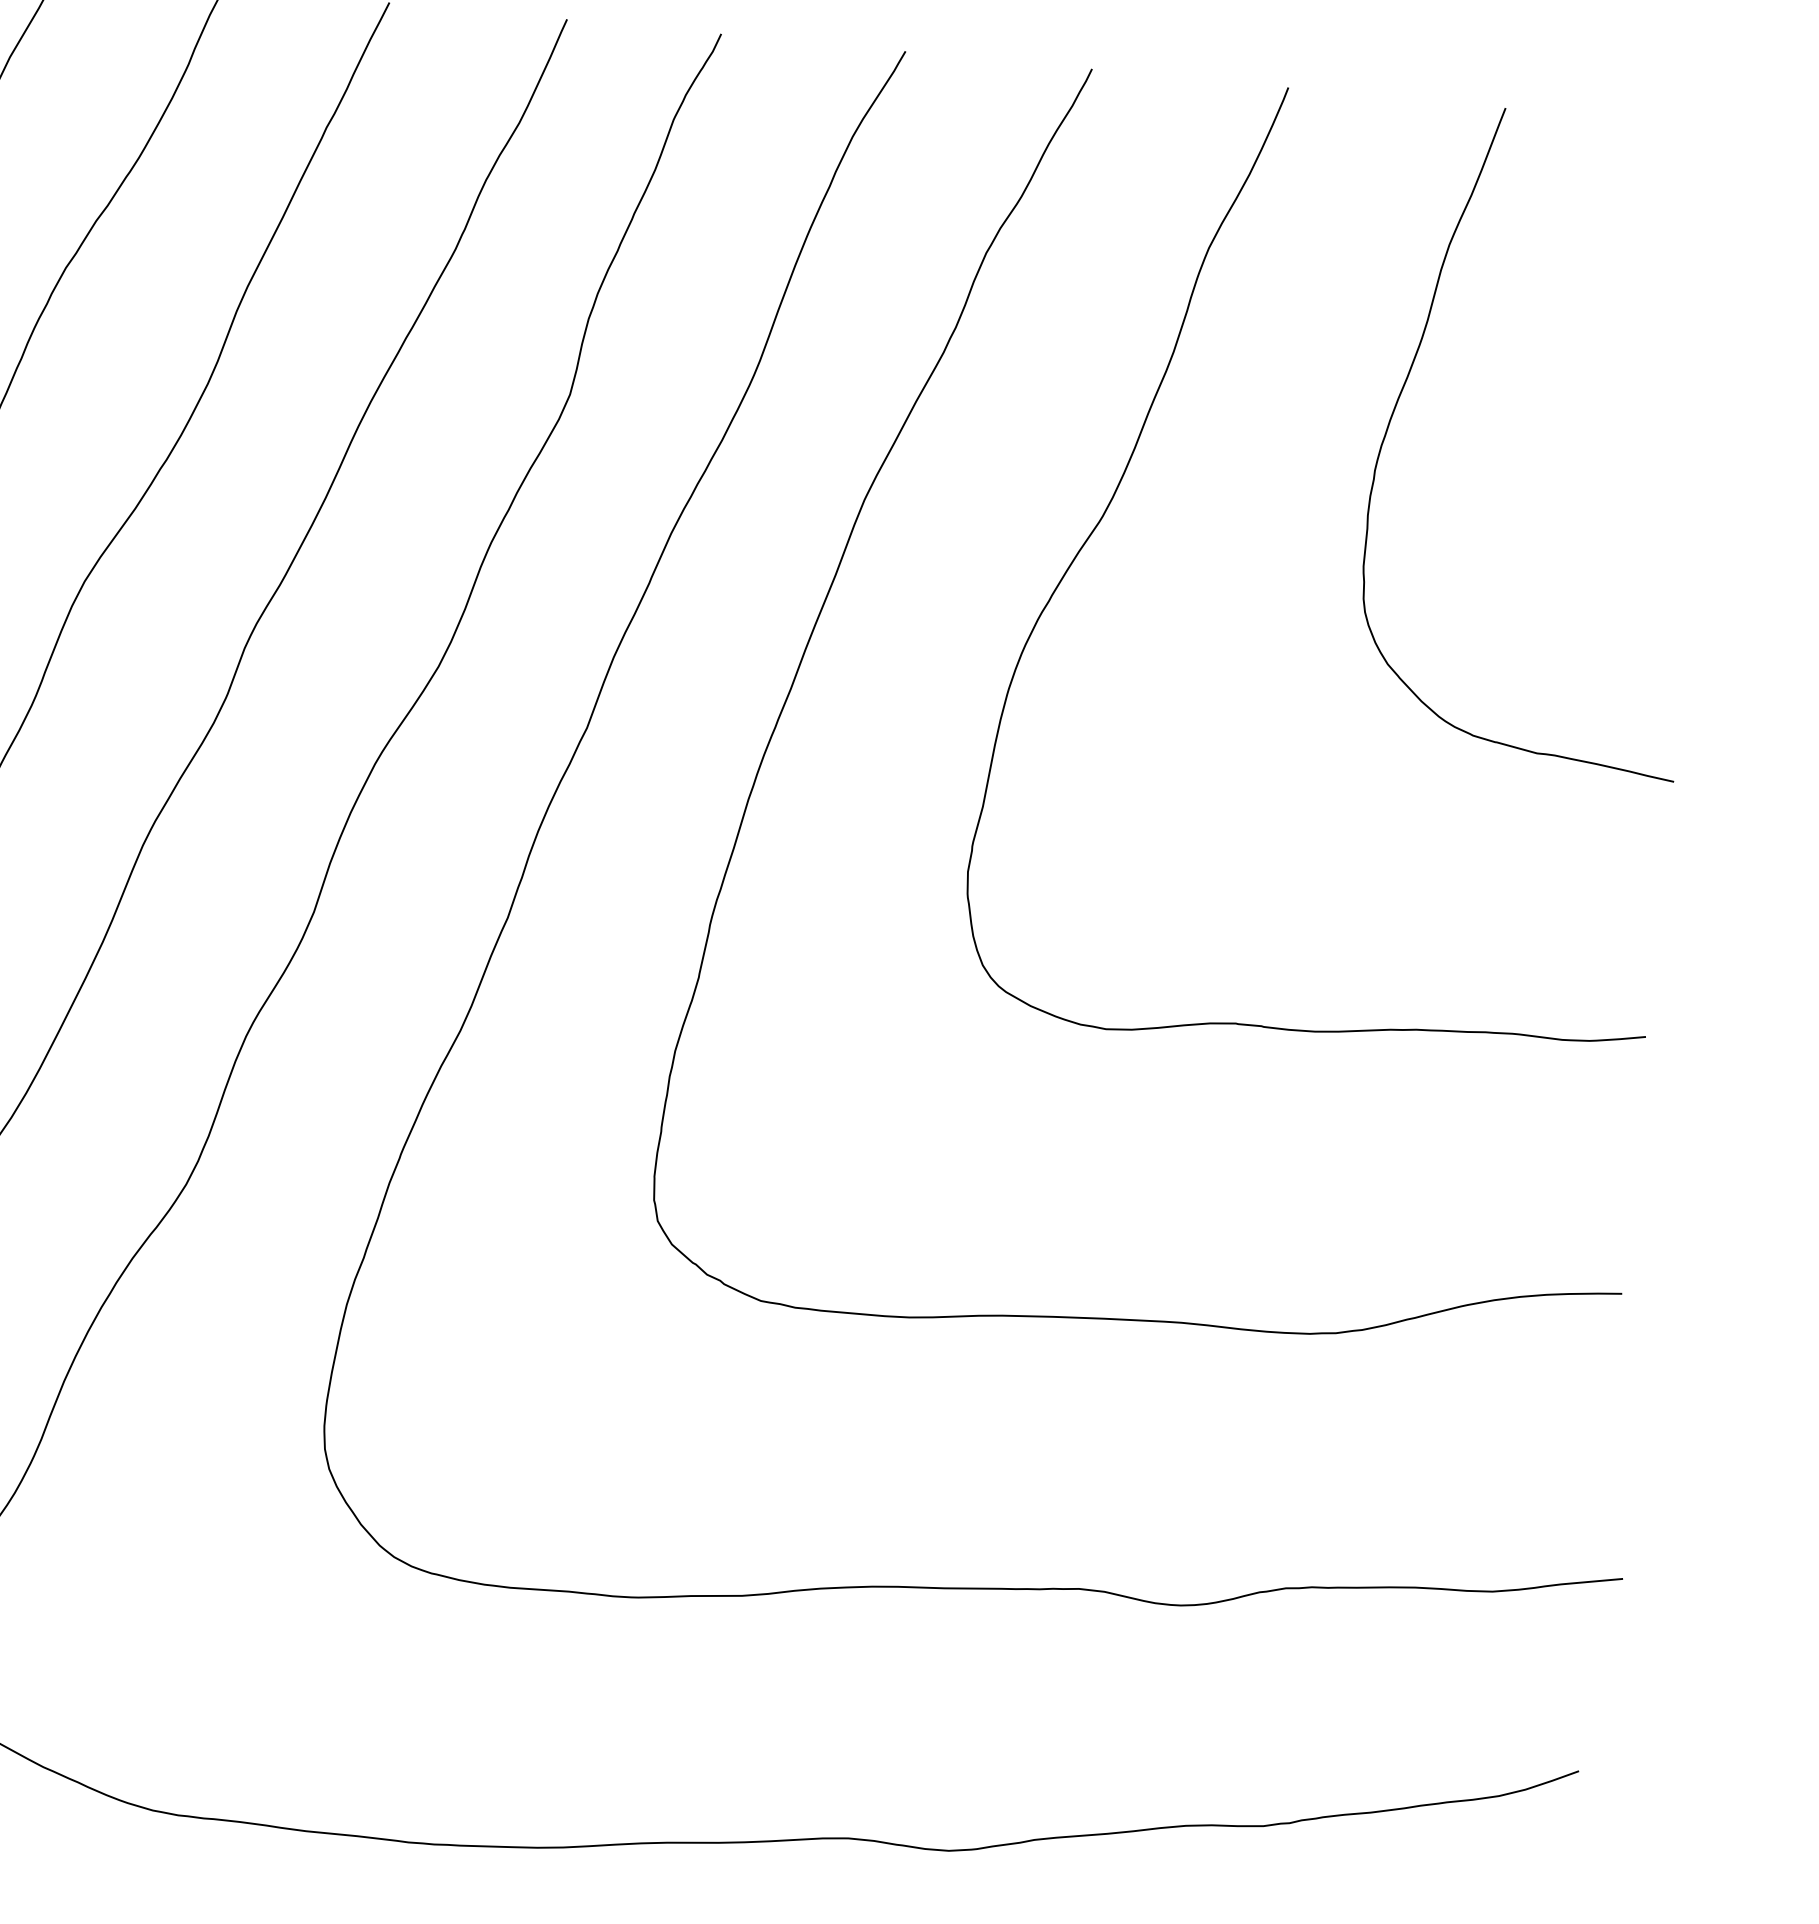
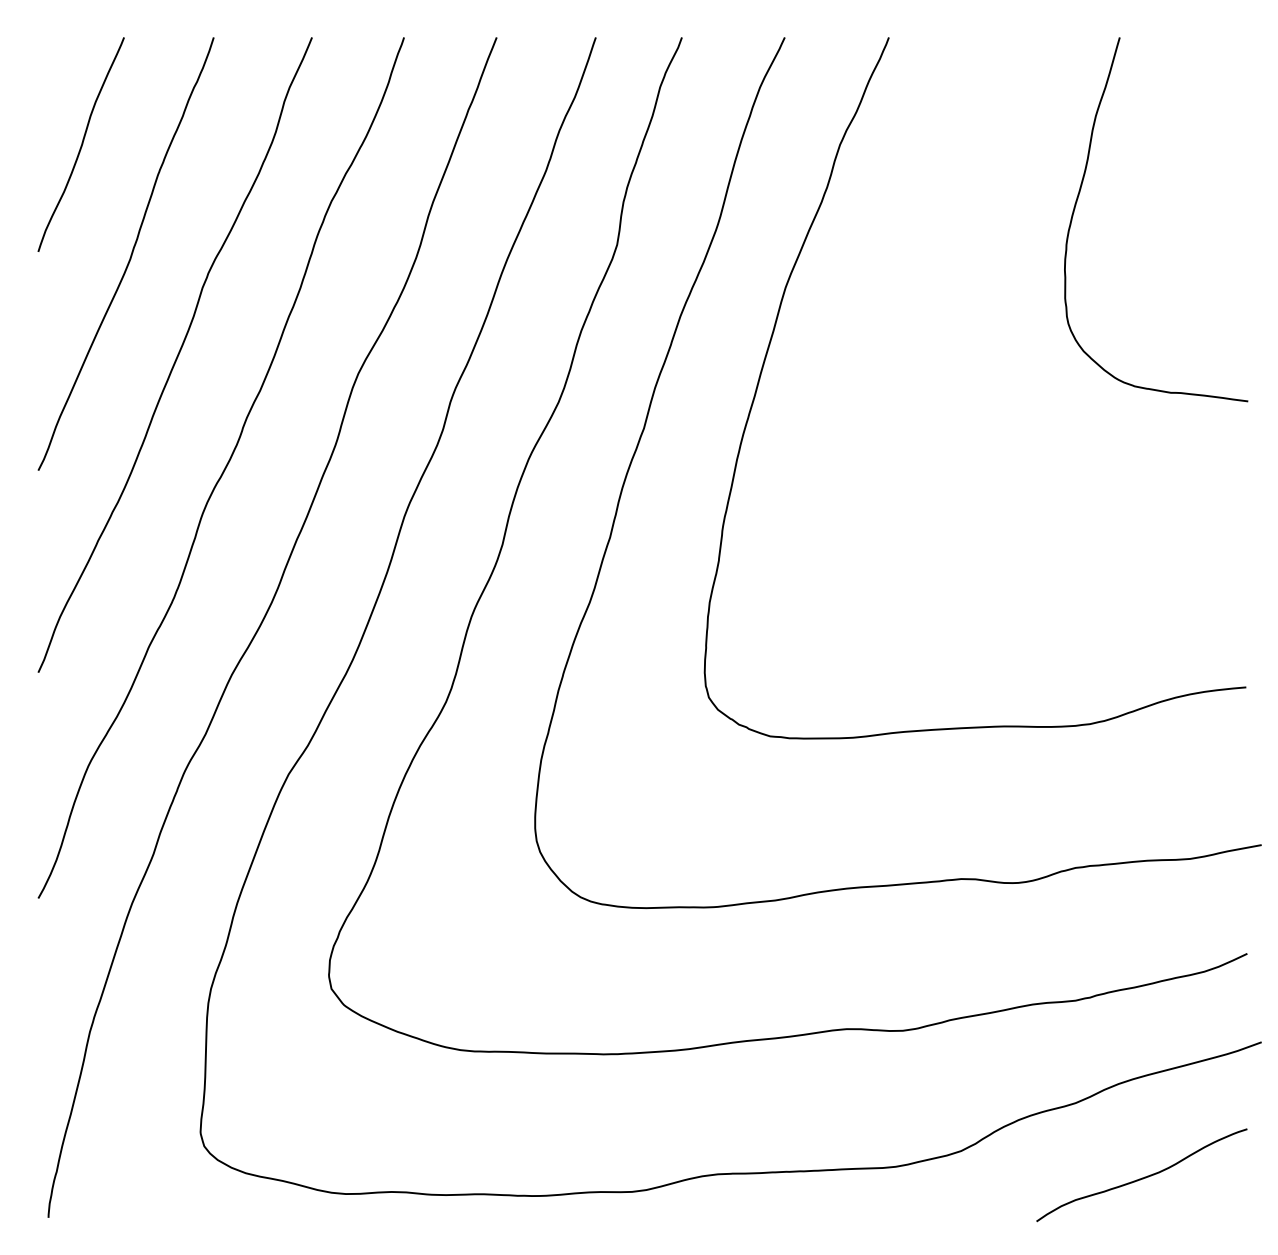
curve: (1127, 471) -> (929, 258), removed

